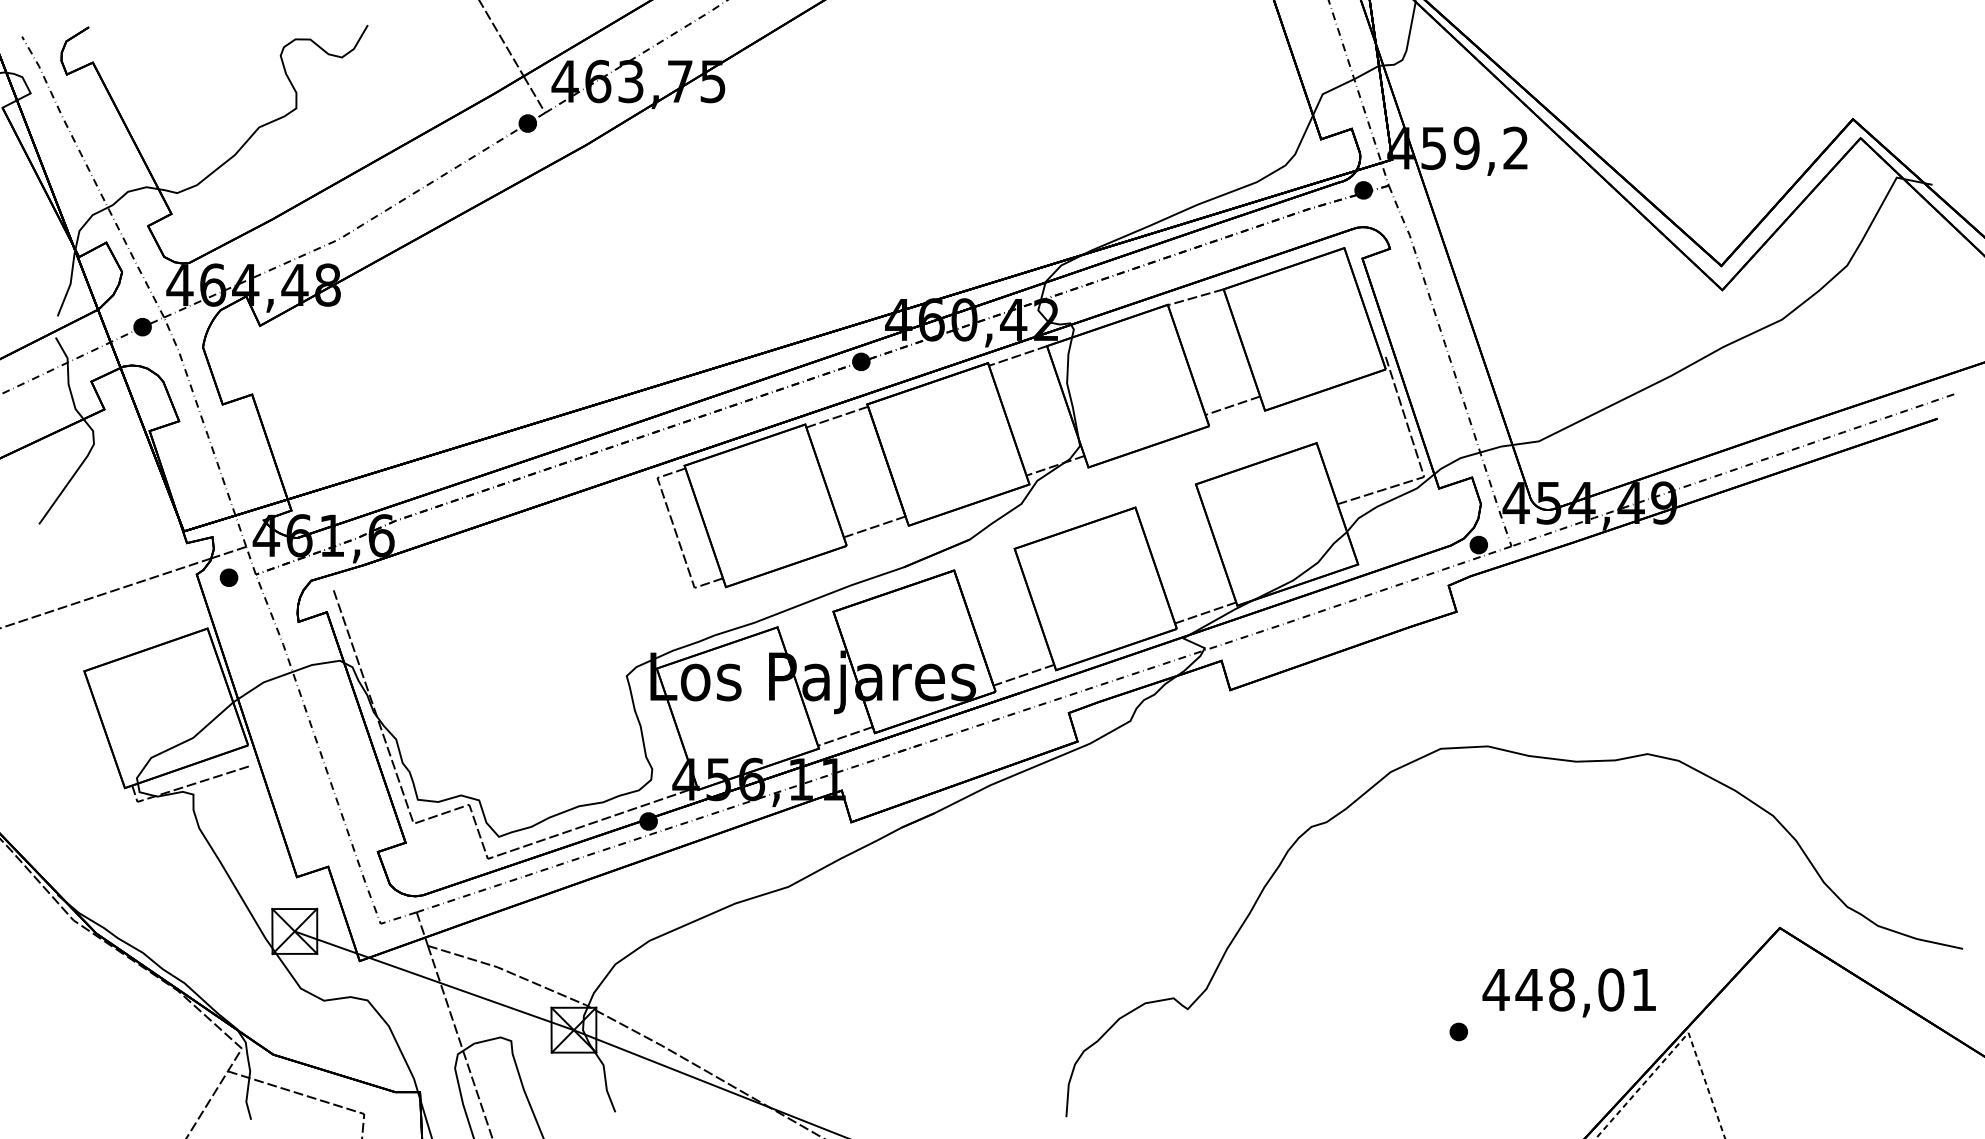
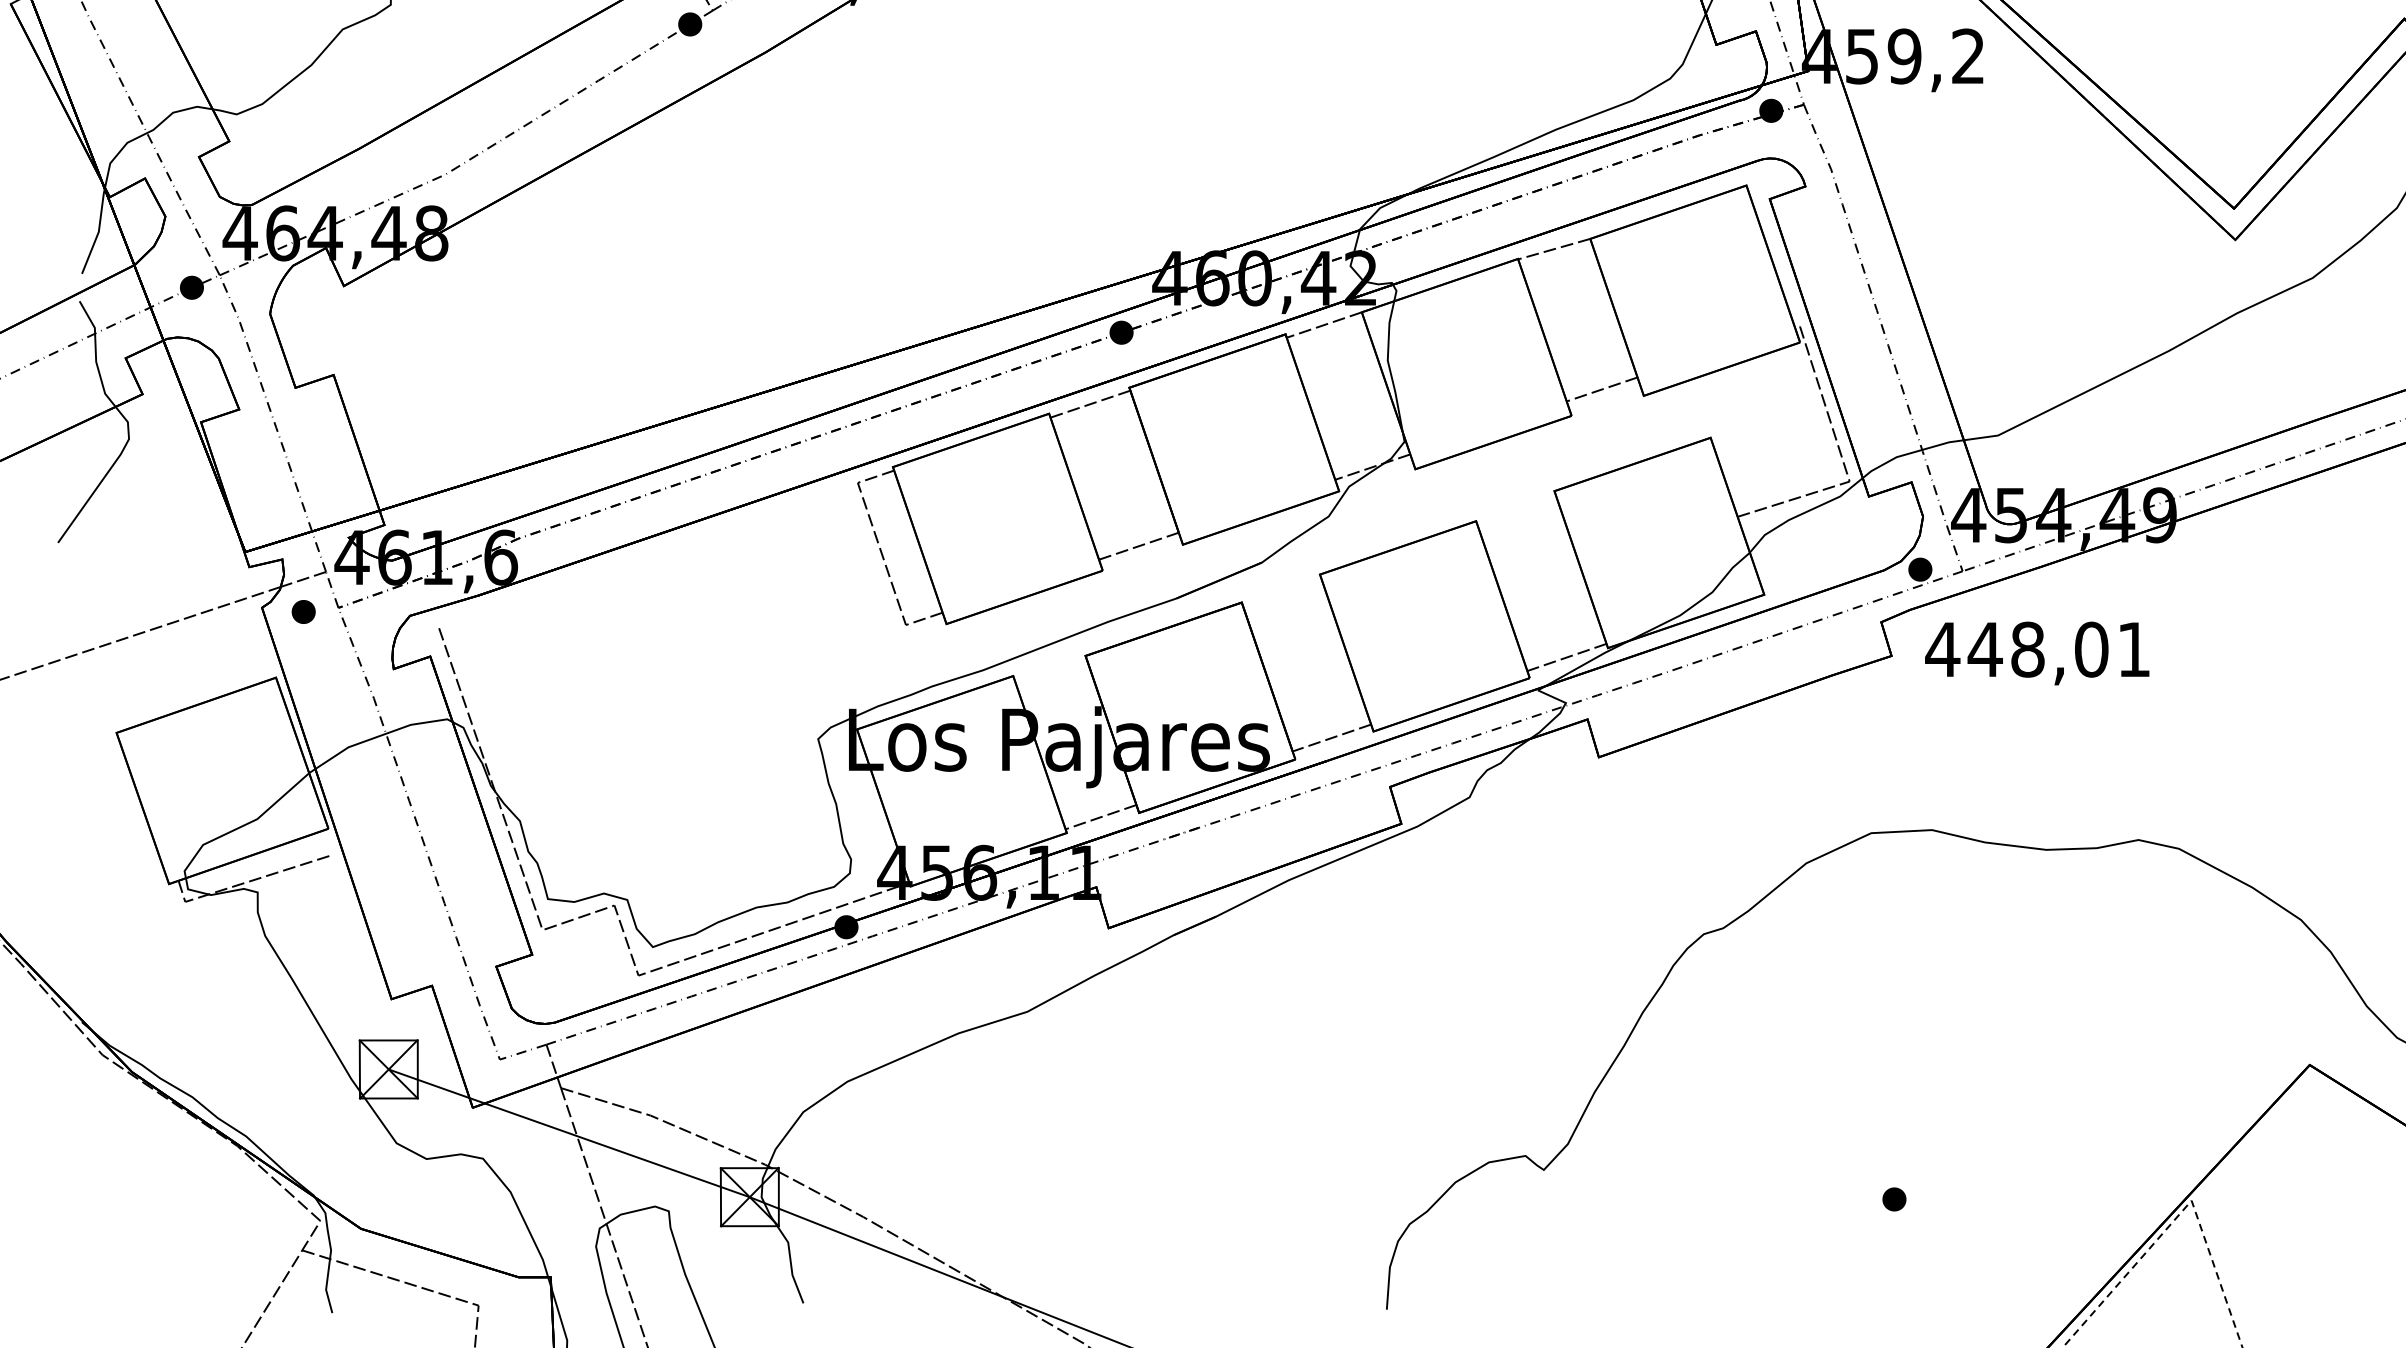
text: (1568, 992) -> (2036, 653), moved

